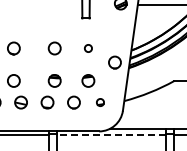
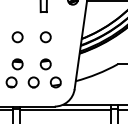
circle: (88, 48) -> (45, 37), size x1.67
circle: (114, 62) -> (67, 48), removed
part: (100, 102) -> (55, 82), size x1.67
line: (111, 135) -> (65, 109), dashed -> solid

